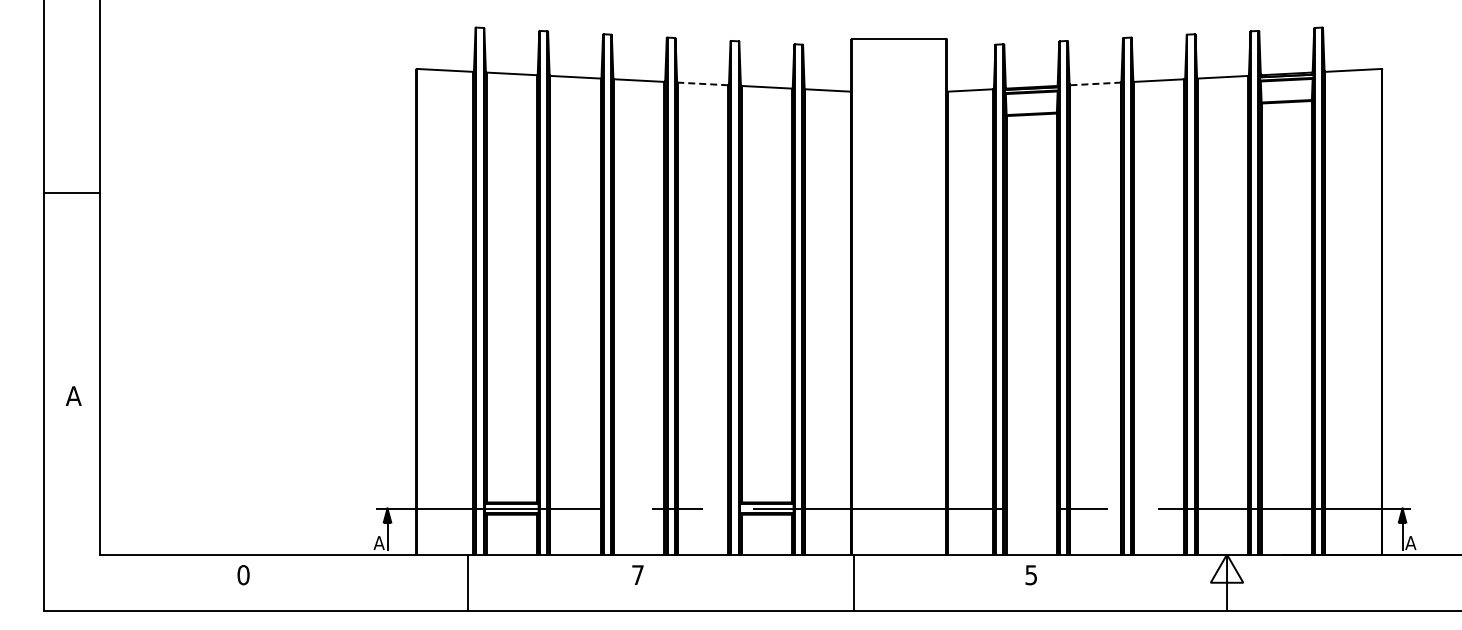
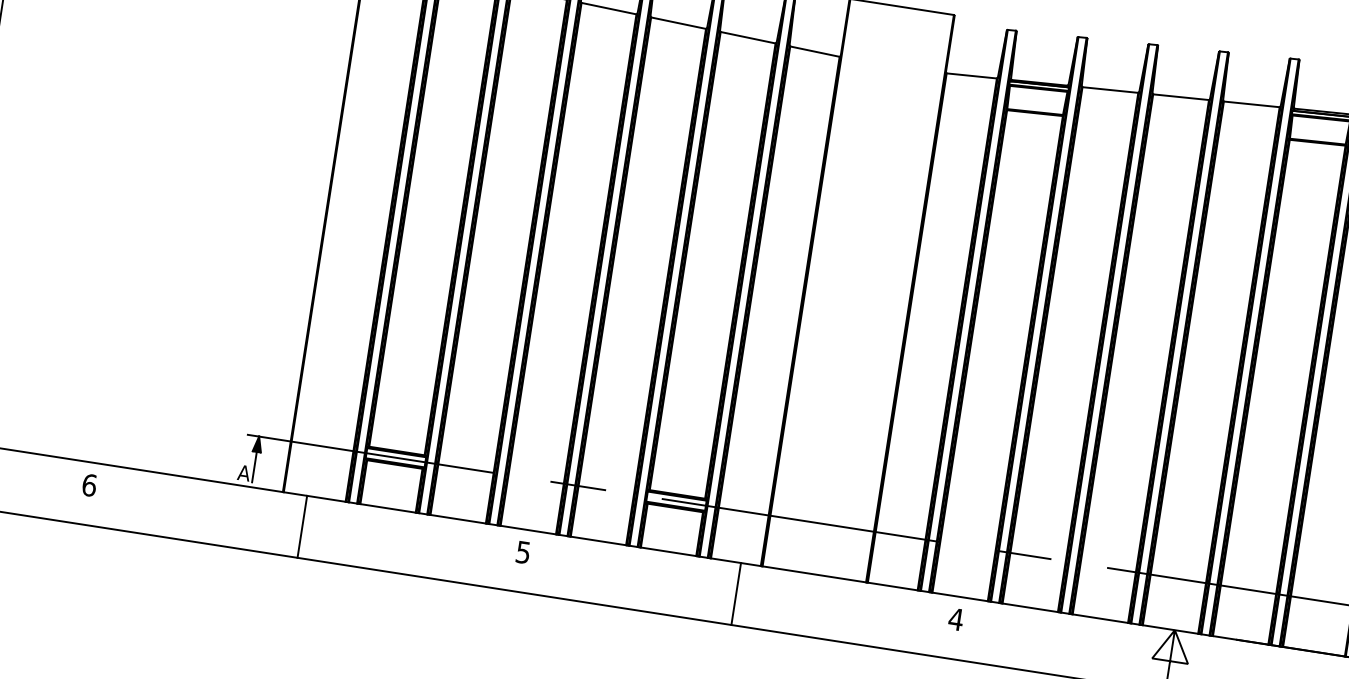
line: (702, 83) -> (678, 22), dashed -> solid
line: (1096, 83) -> (1111, 89), dashed -> solid
text: (243, 575) -> (89, 485), 0 -> 6
text: (637, 575) -> (522, 552), 7 -> 5
text: (1030, 575) -> (955, 619), 5 -> 4
line: (468, 582) -> (302, 526), moved
line: (853, 582) -> (736, 593), moved

